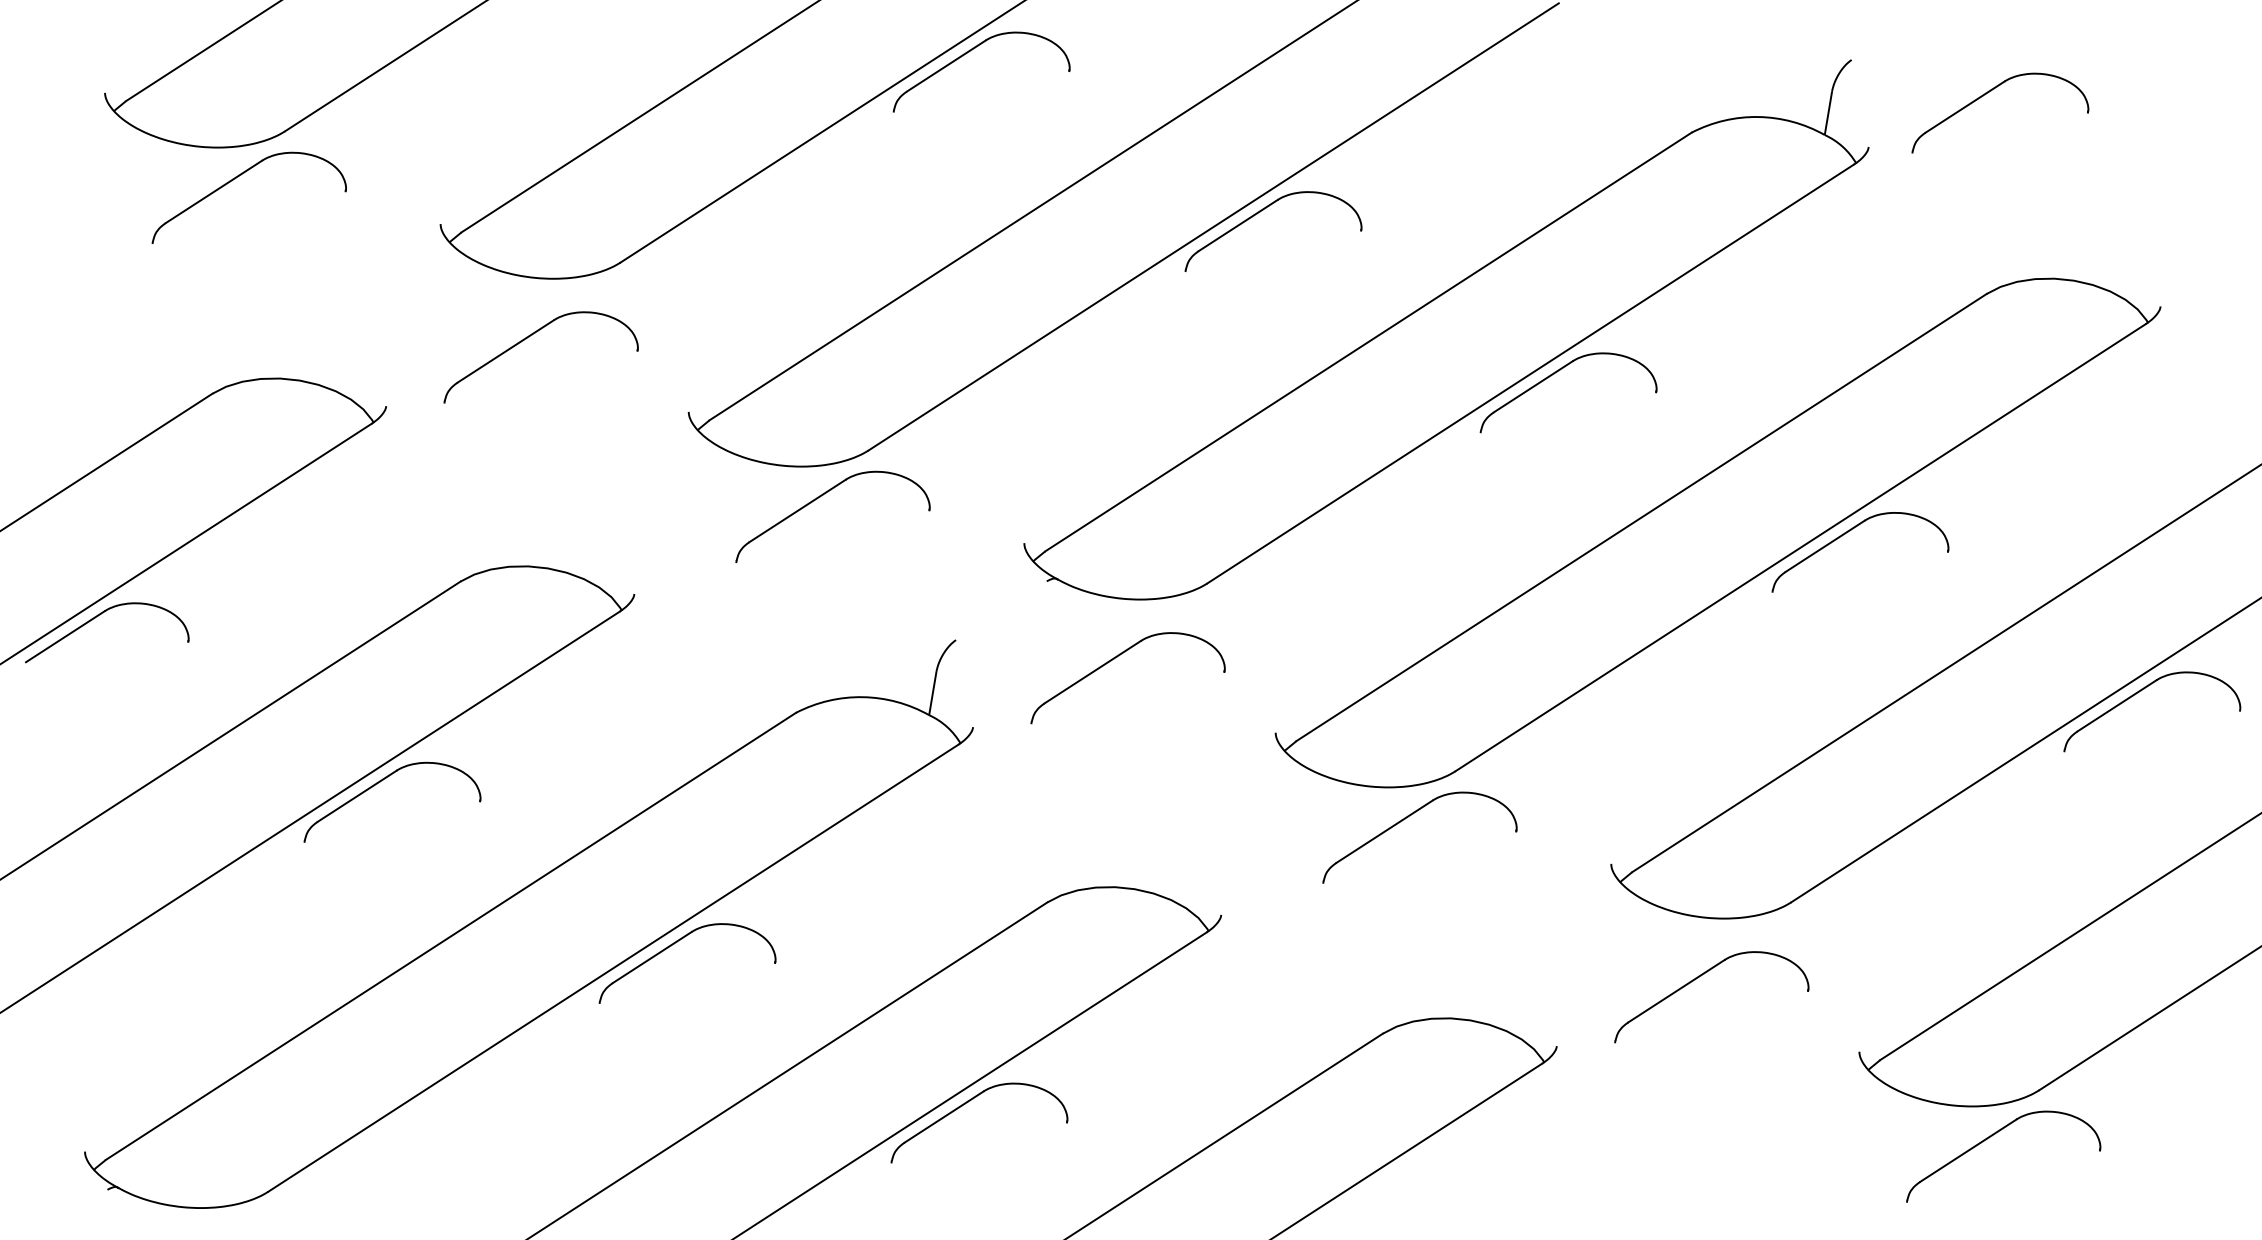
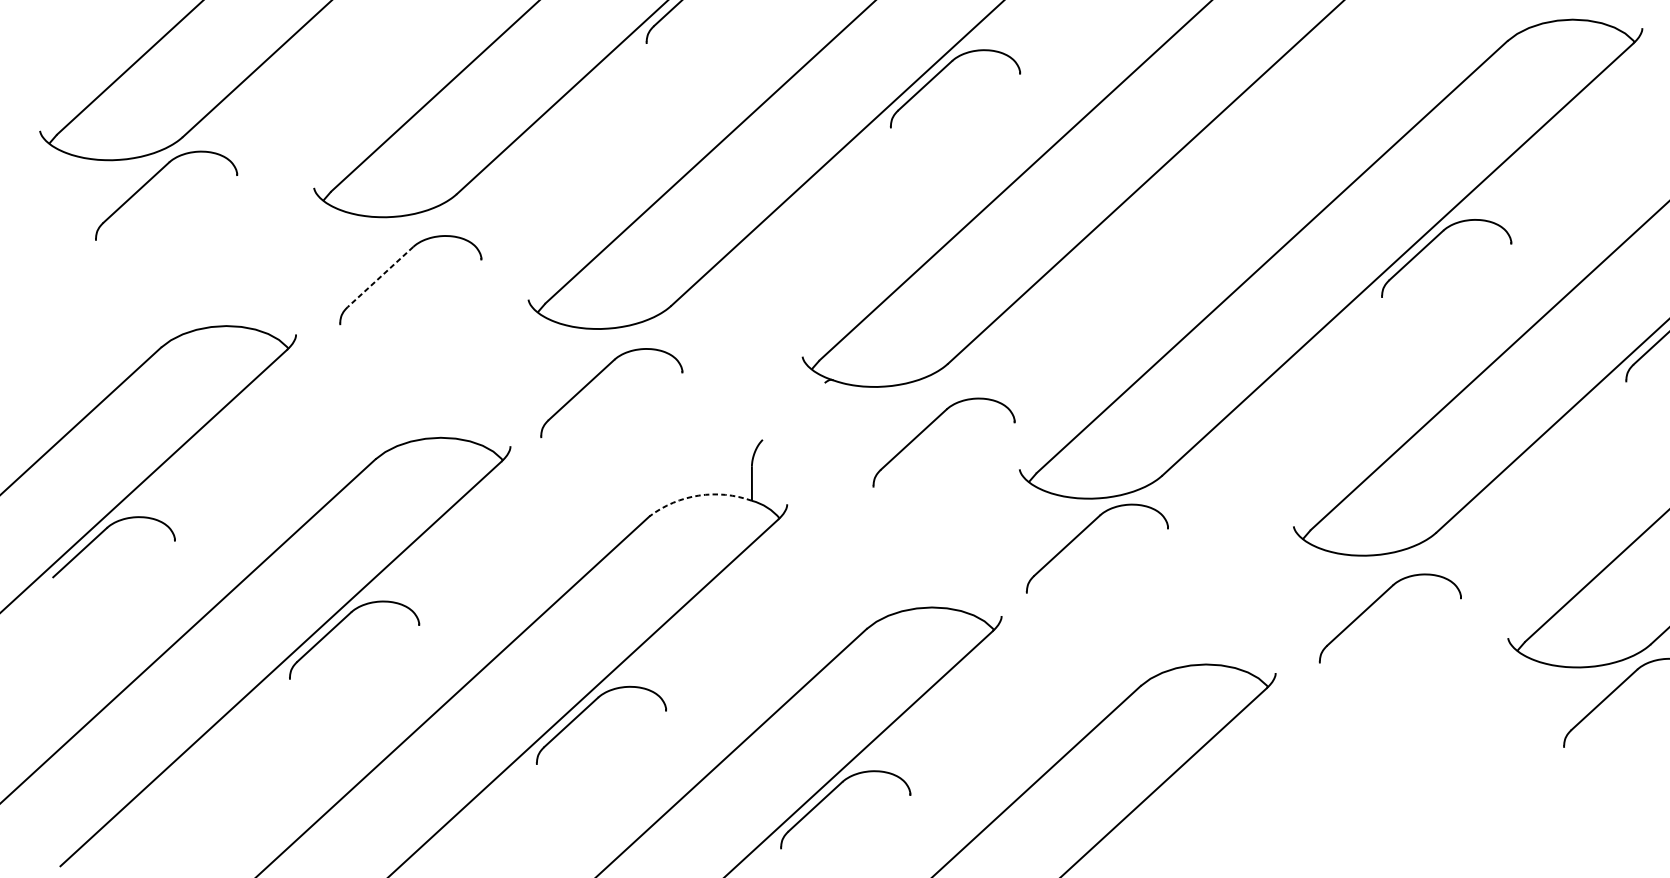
line: (505, 351) -> (380, 277), solid -> dashed
part: (1554, 374) -> (1186, 158), removed
part: (820, 497) -> (597, 376), moved
part: (1114, 659) -> (928, 427), moved
arc: (862, 697) -> (698, 495), solid -> dashed
part: (1405, 819) -> (1081, 533), moved

